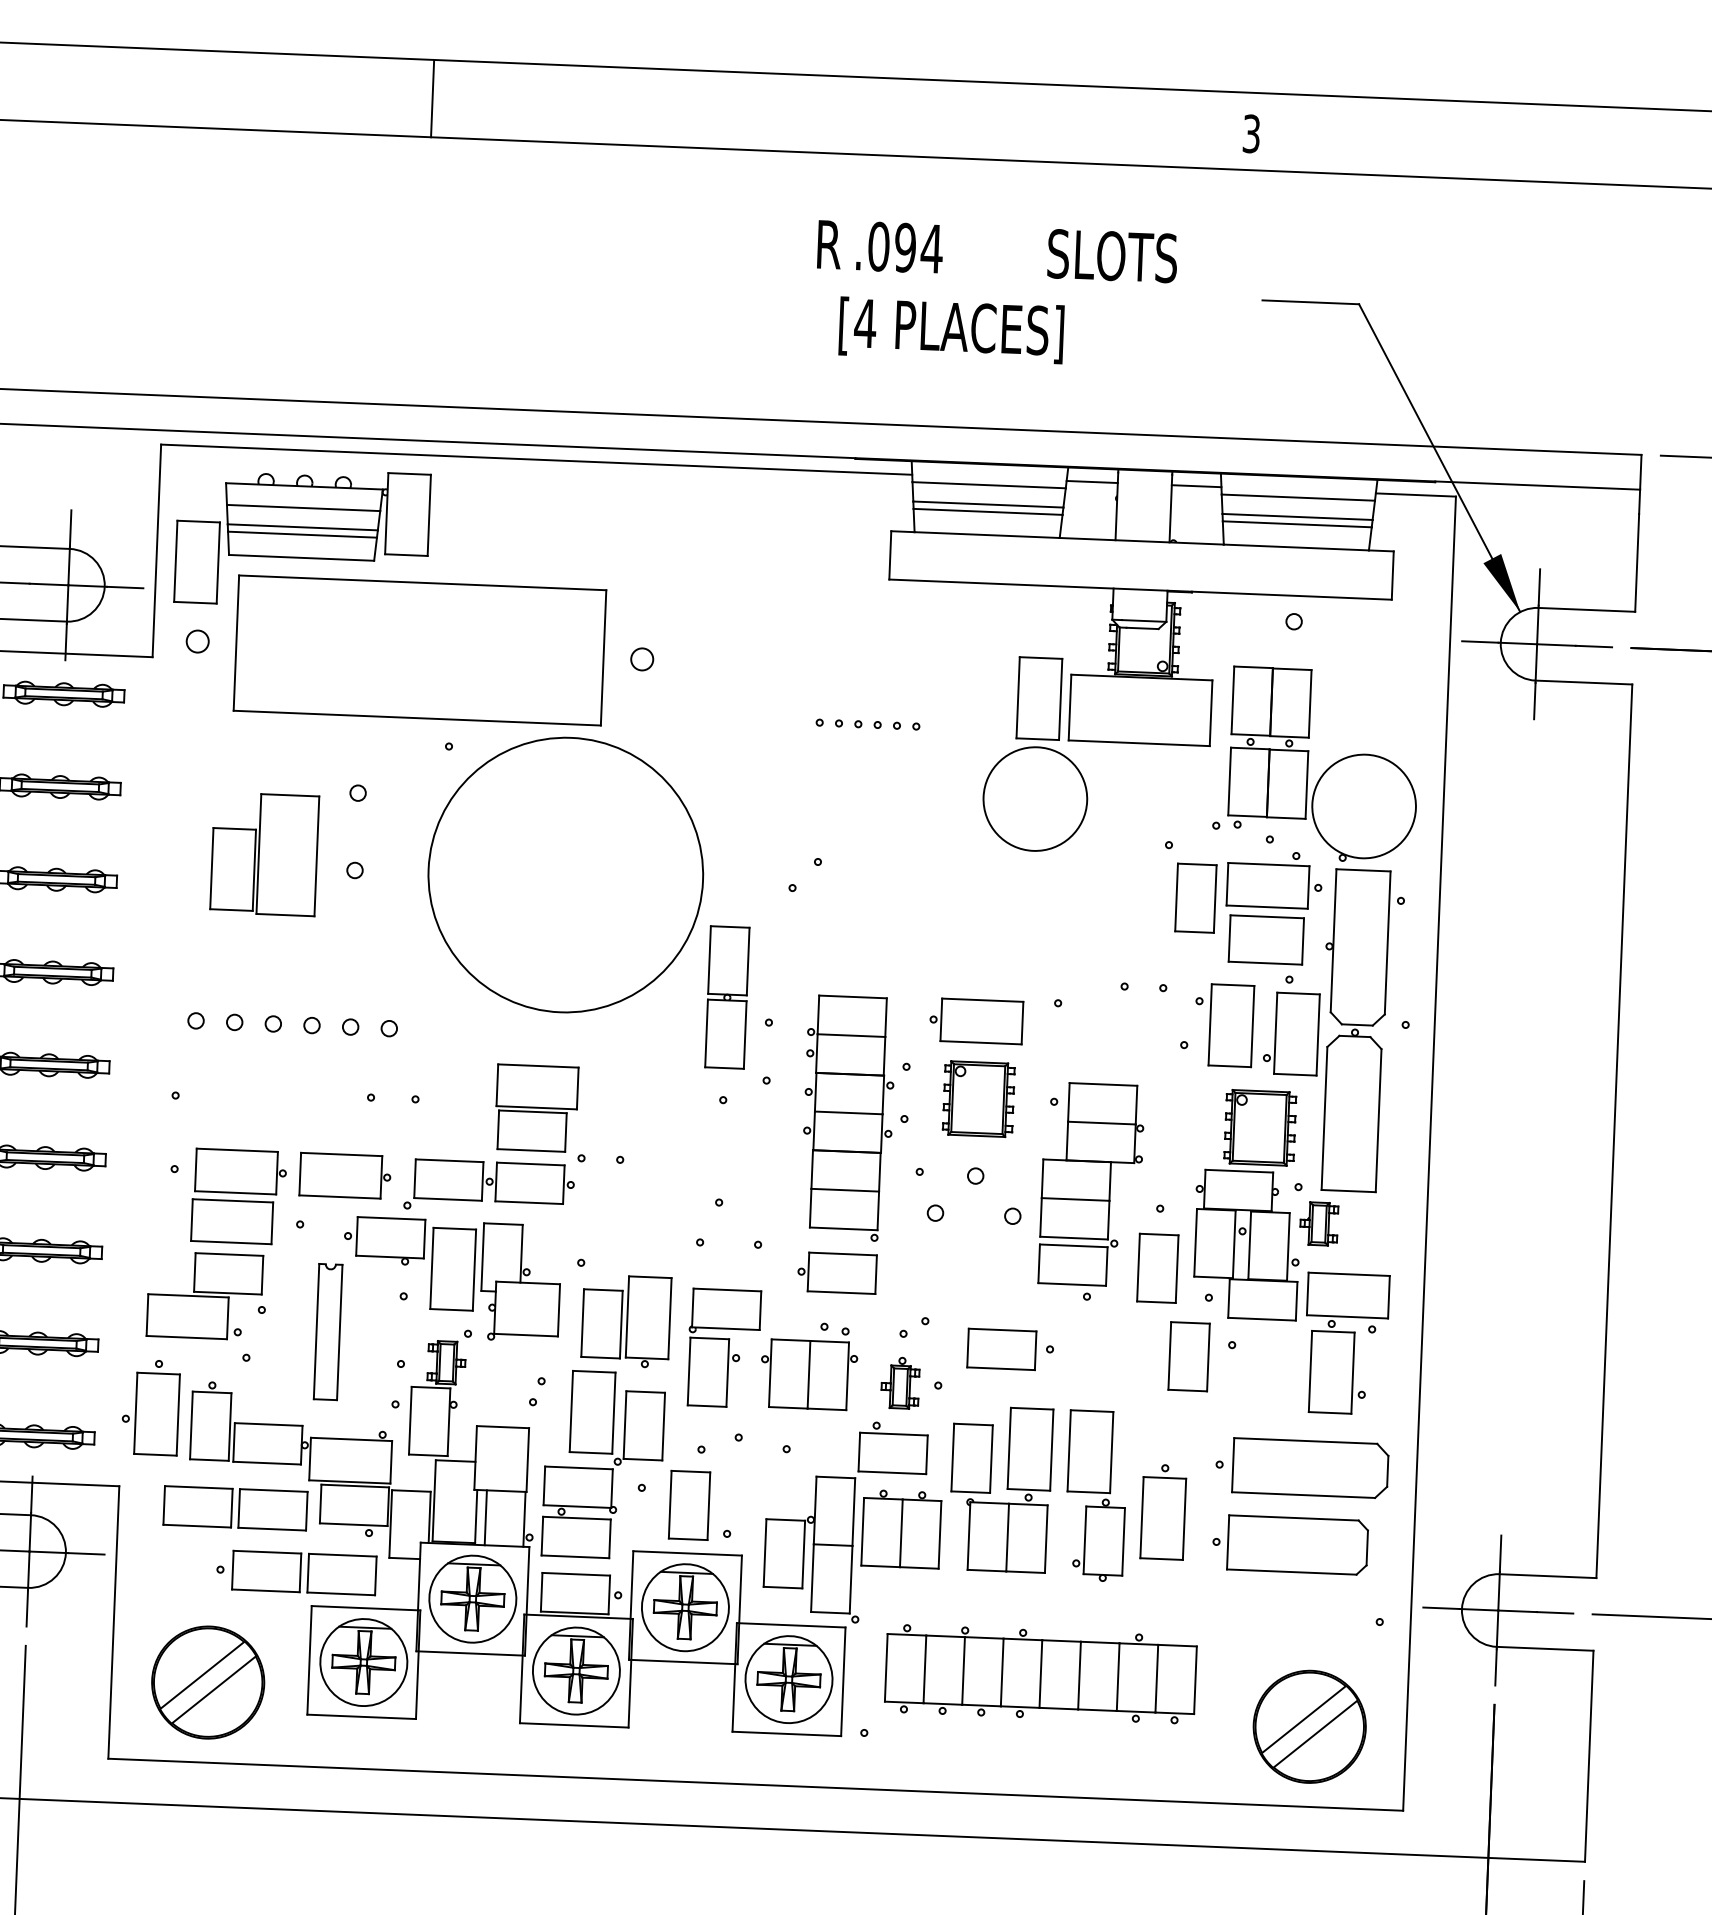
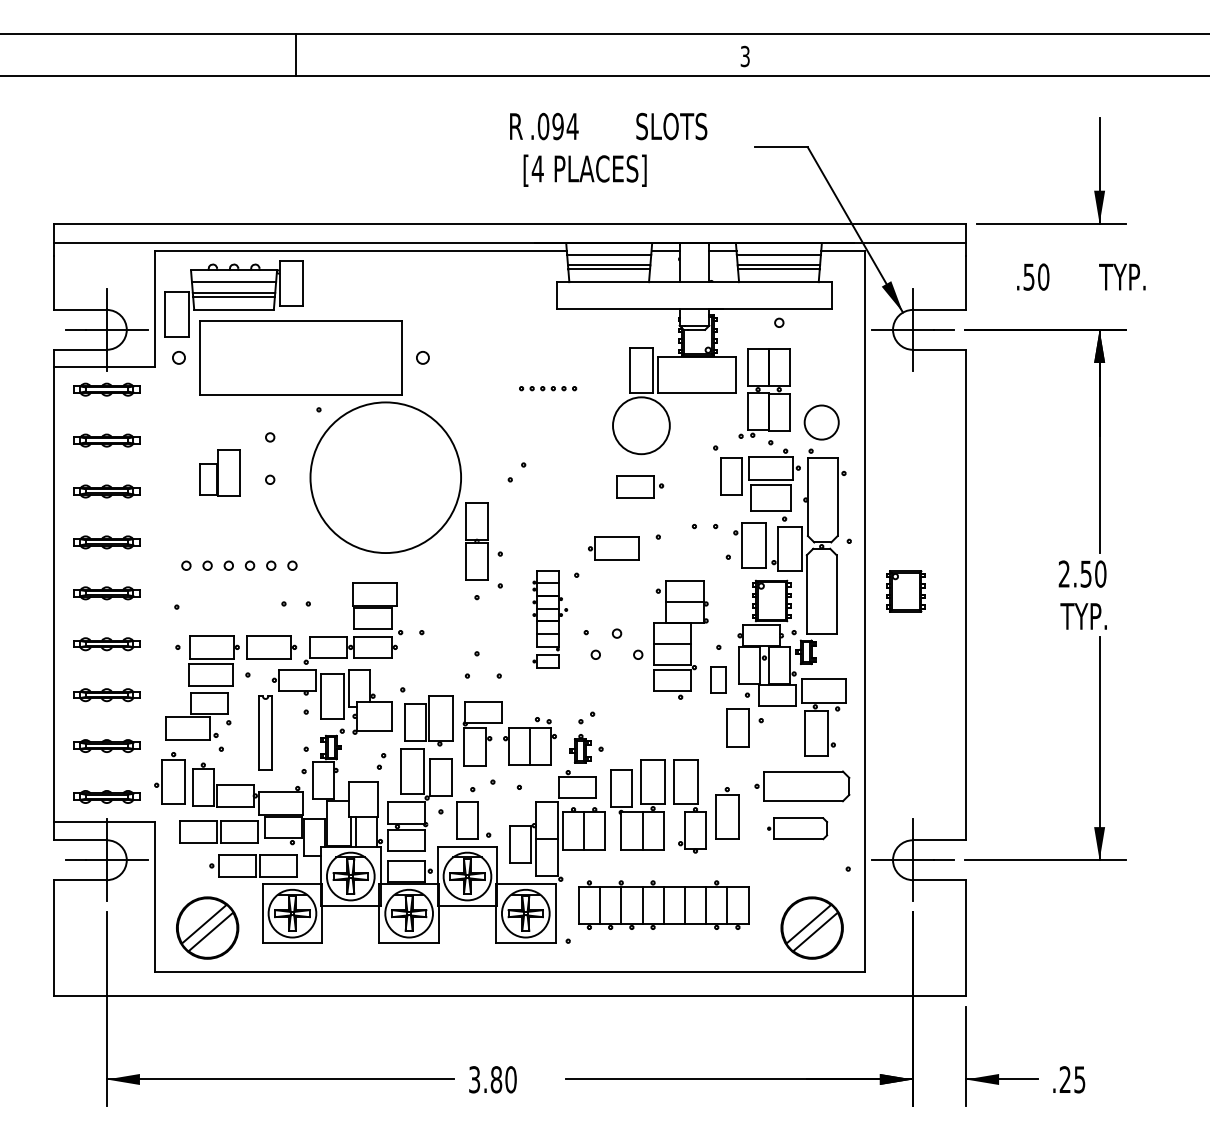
circle: (1363, 806) -> (821, 422), size x0.6
part: (265, 853) -> (220, 472), size x0.7
part: (977, 1099) -> (905, 591), moved
part: (855, 1143) -> (550, 618), size x0.6
part: (1157, 1268) -> (718, 680), size x0.7
part: (1011, 1348) -> (640, 486), moved
part: (1290, 1544) -> (797, 828), size x0.7

